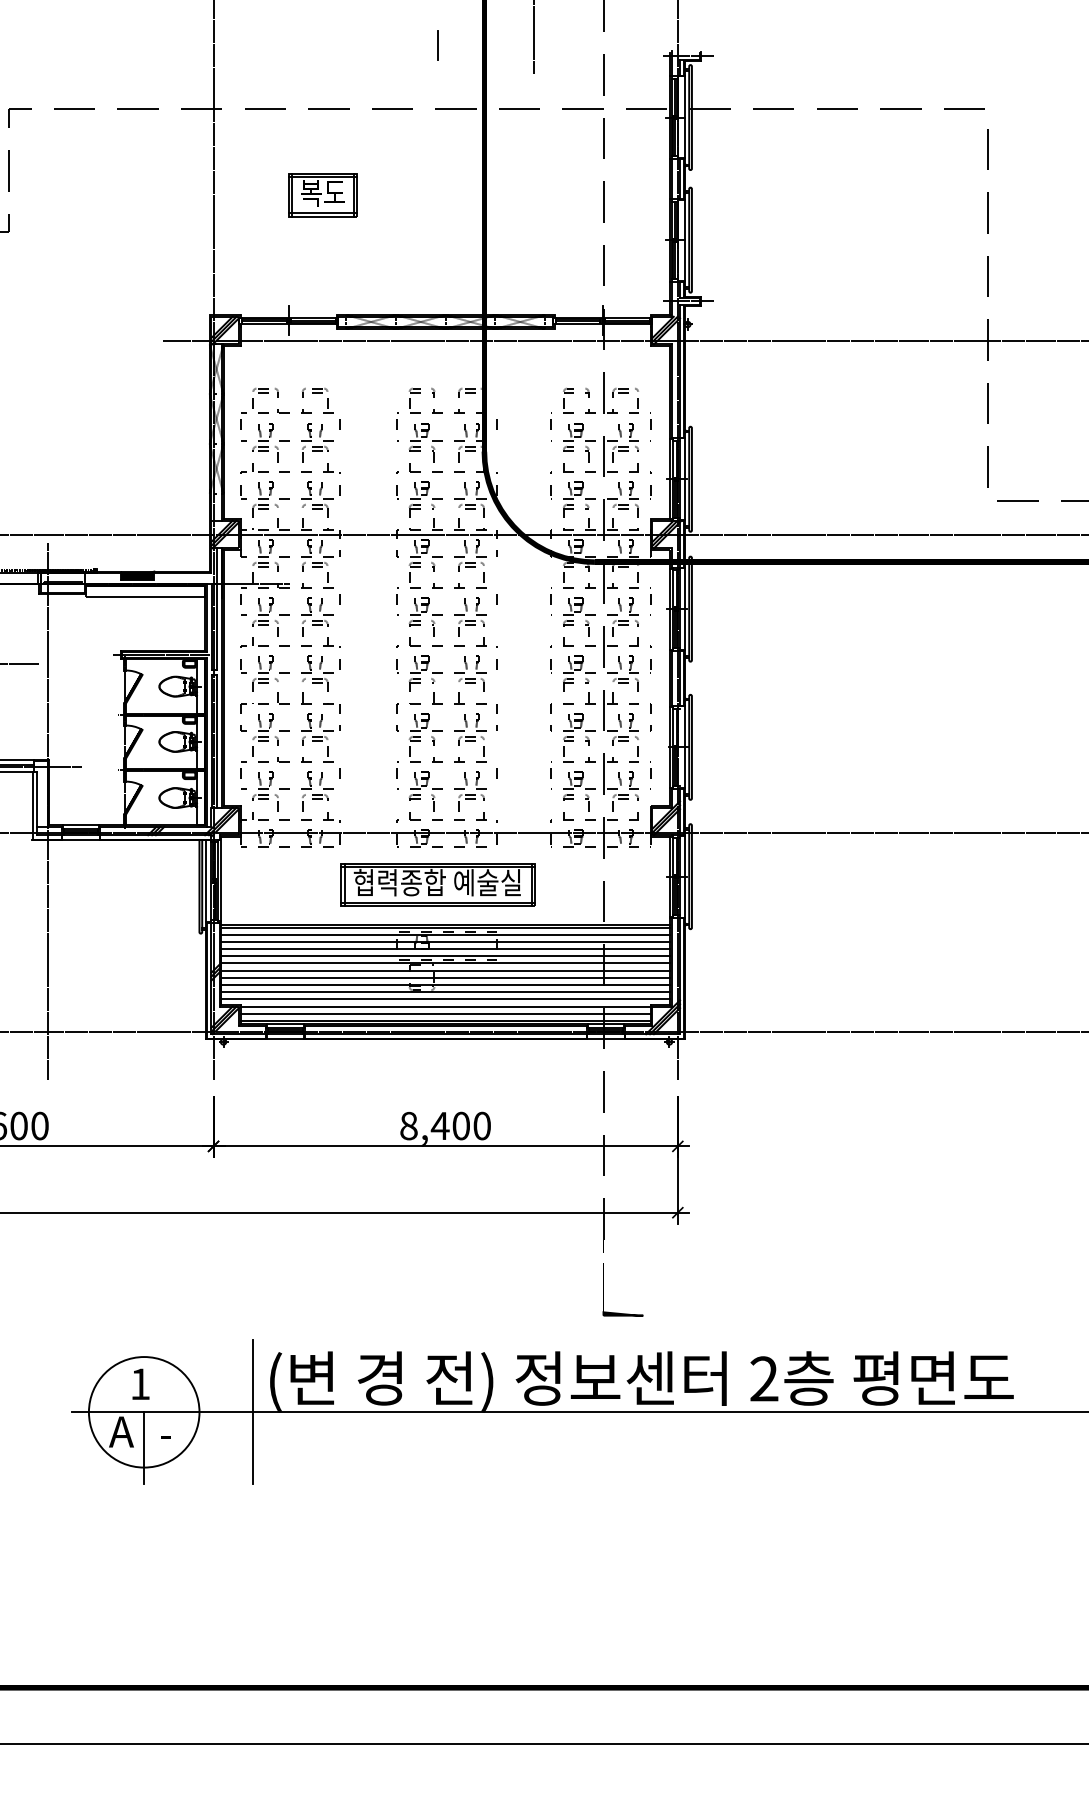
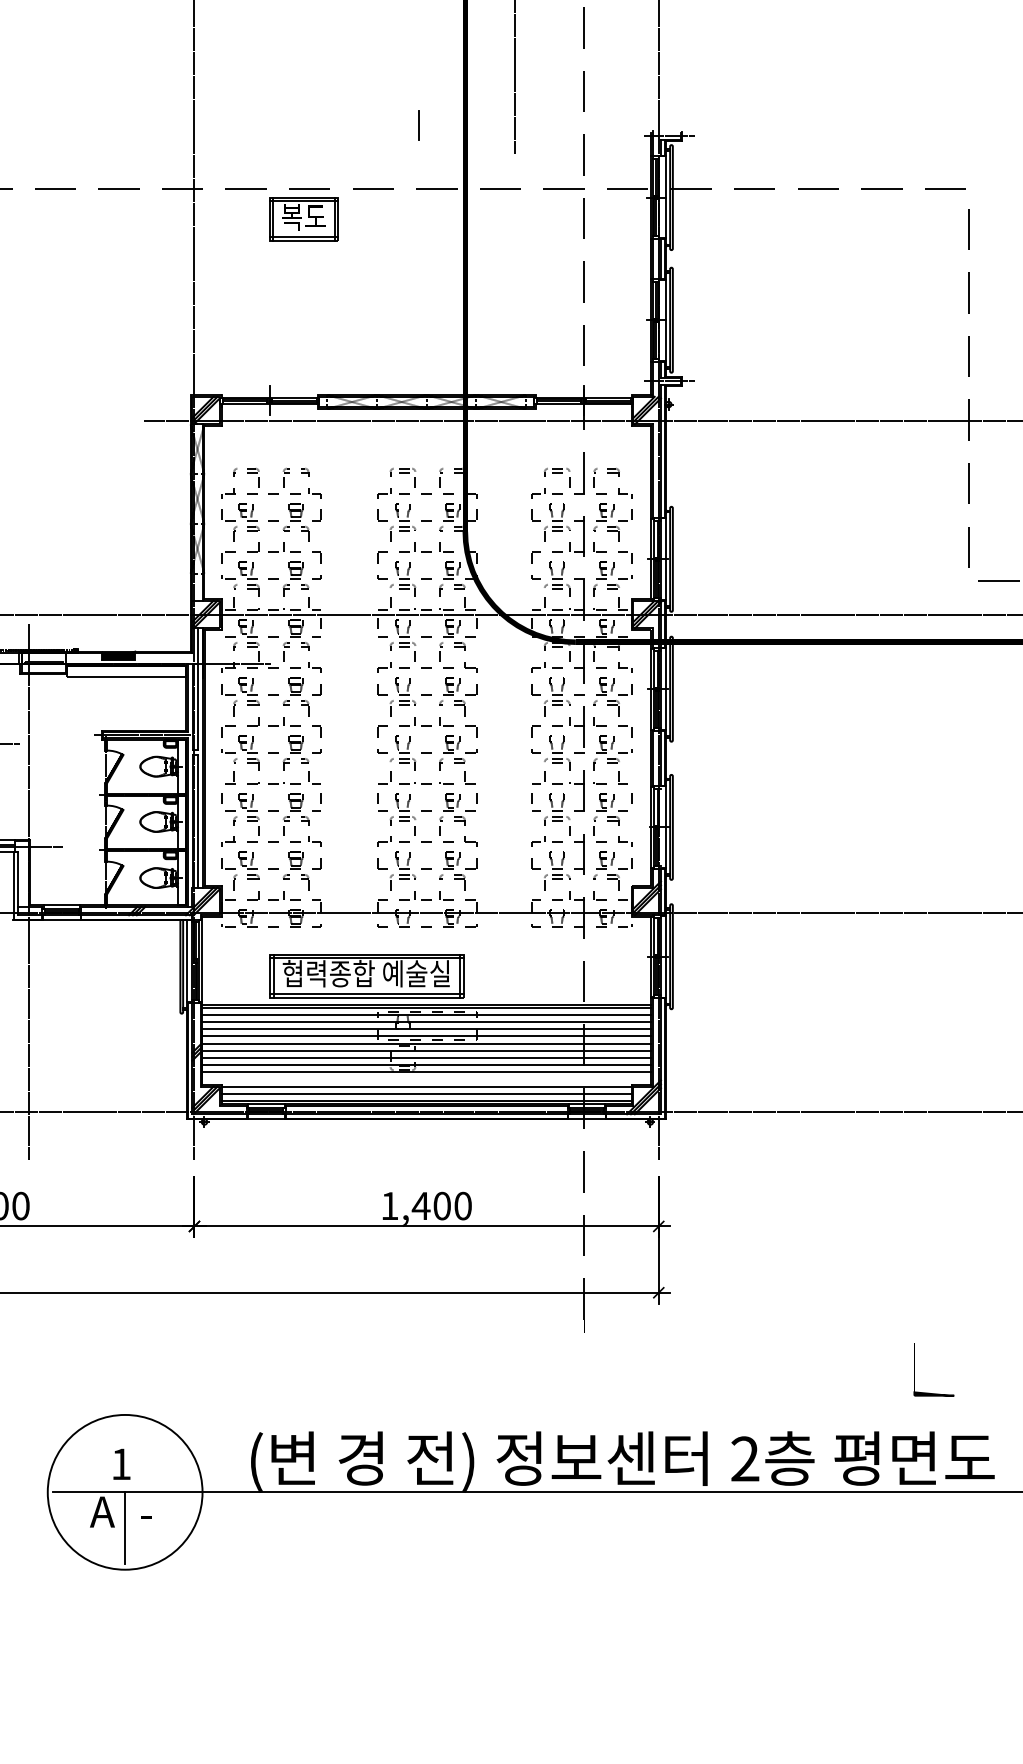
part: (322, 195) -> (303, 219), moved
part: (437, 884) -> (366, 975), moved
line: (445, 999) -> (426, 1079), removed
text: (408, 1125) -> (389, 1205), 8,400 -> 1,400
part: (603, 1289) -> (914, 1369), moved
circle: (143, 1412) -> (124, 1492), size x1.4
line: (253, 1412) -> (234, 1492), removed

